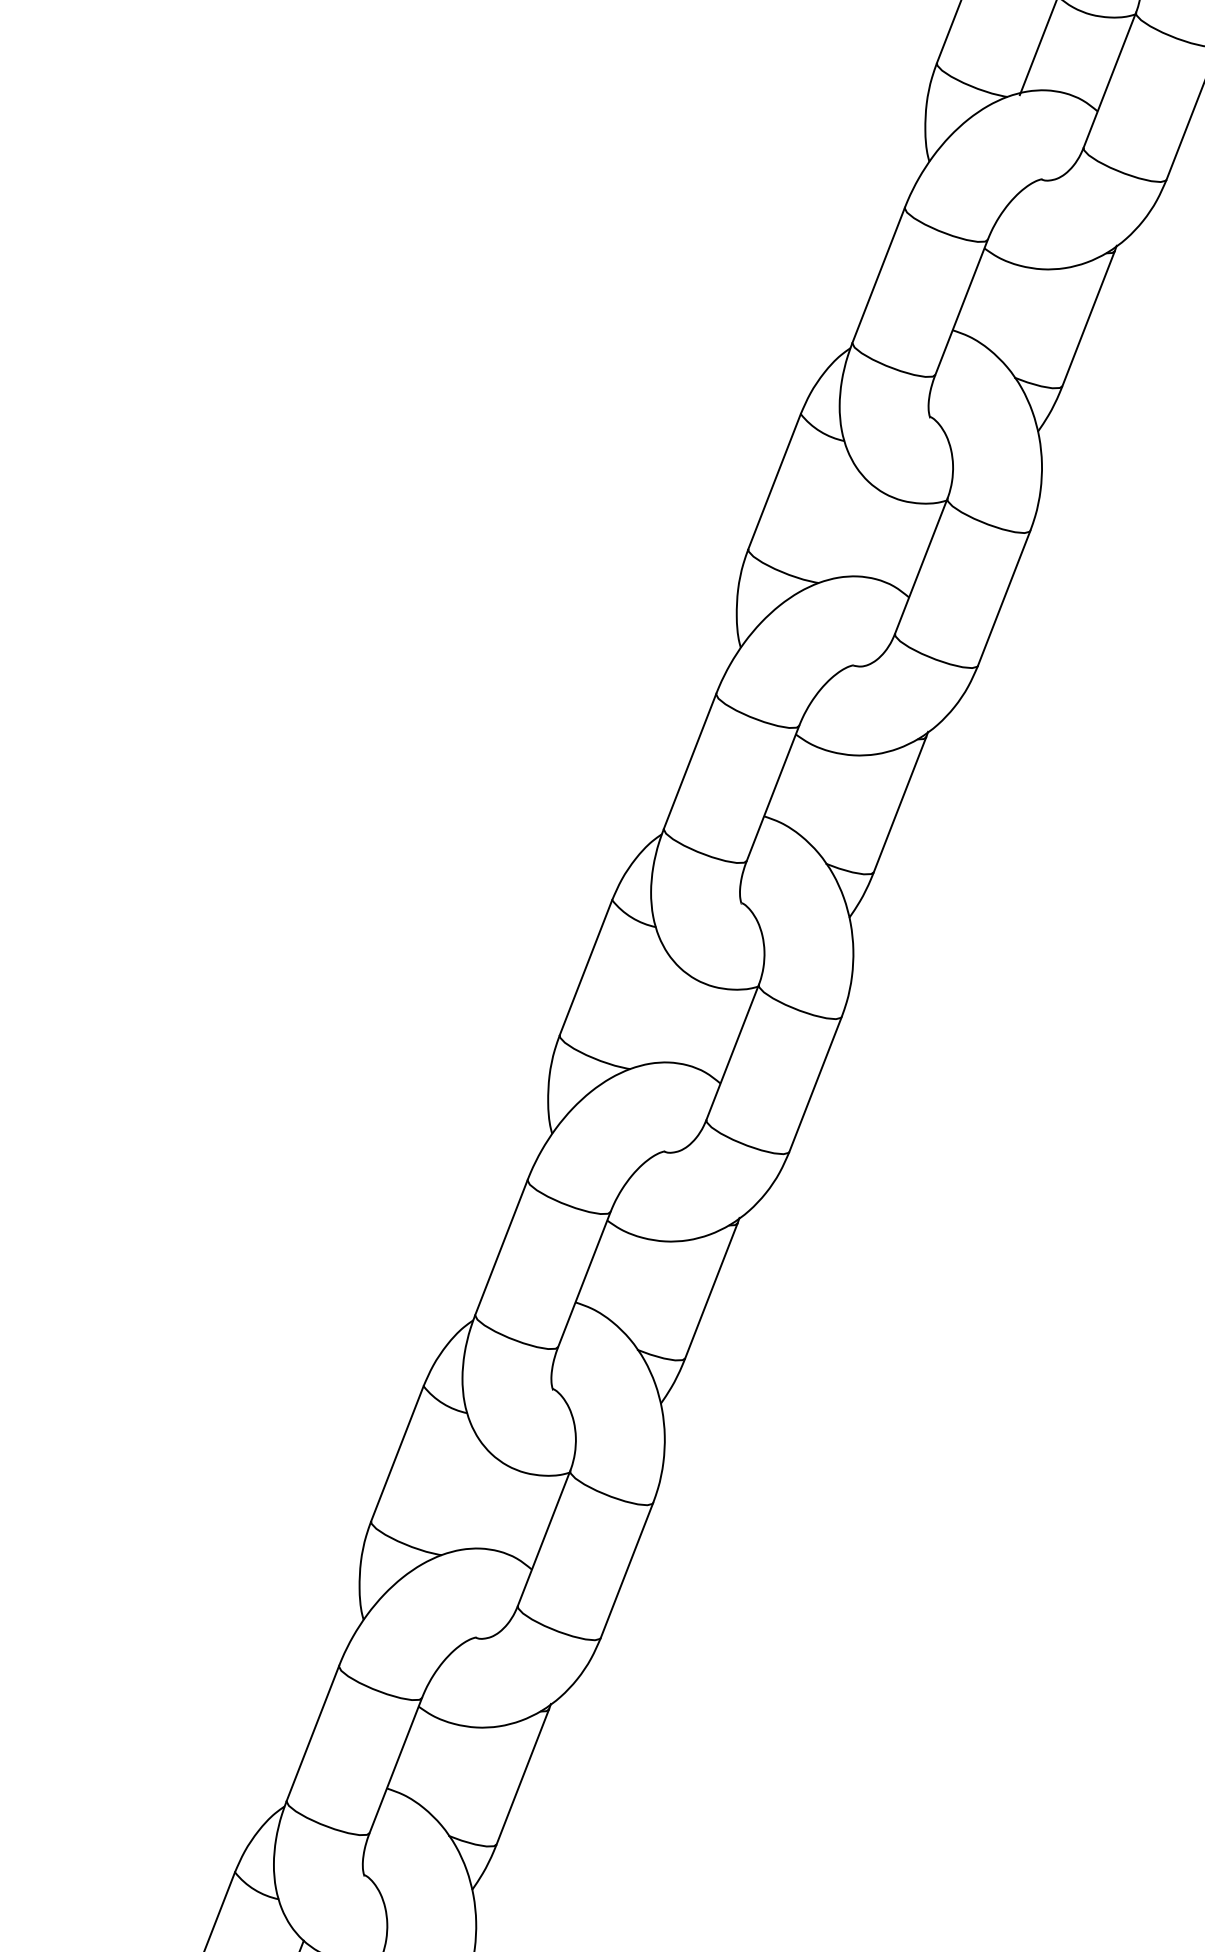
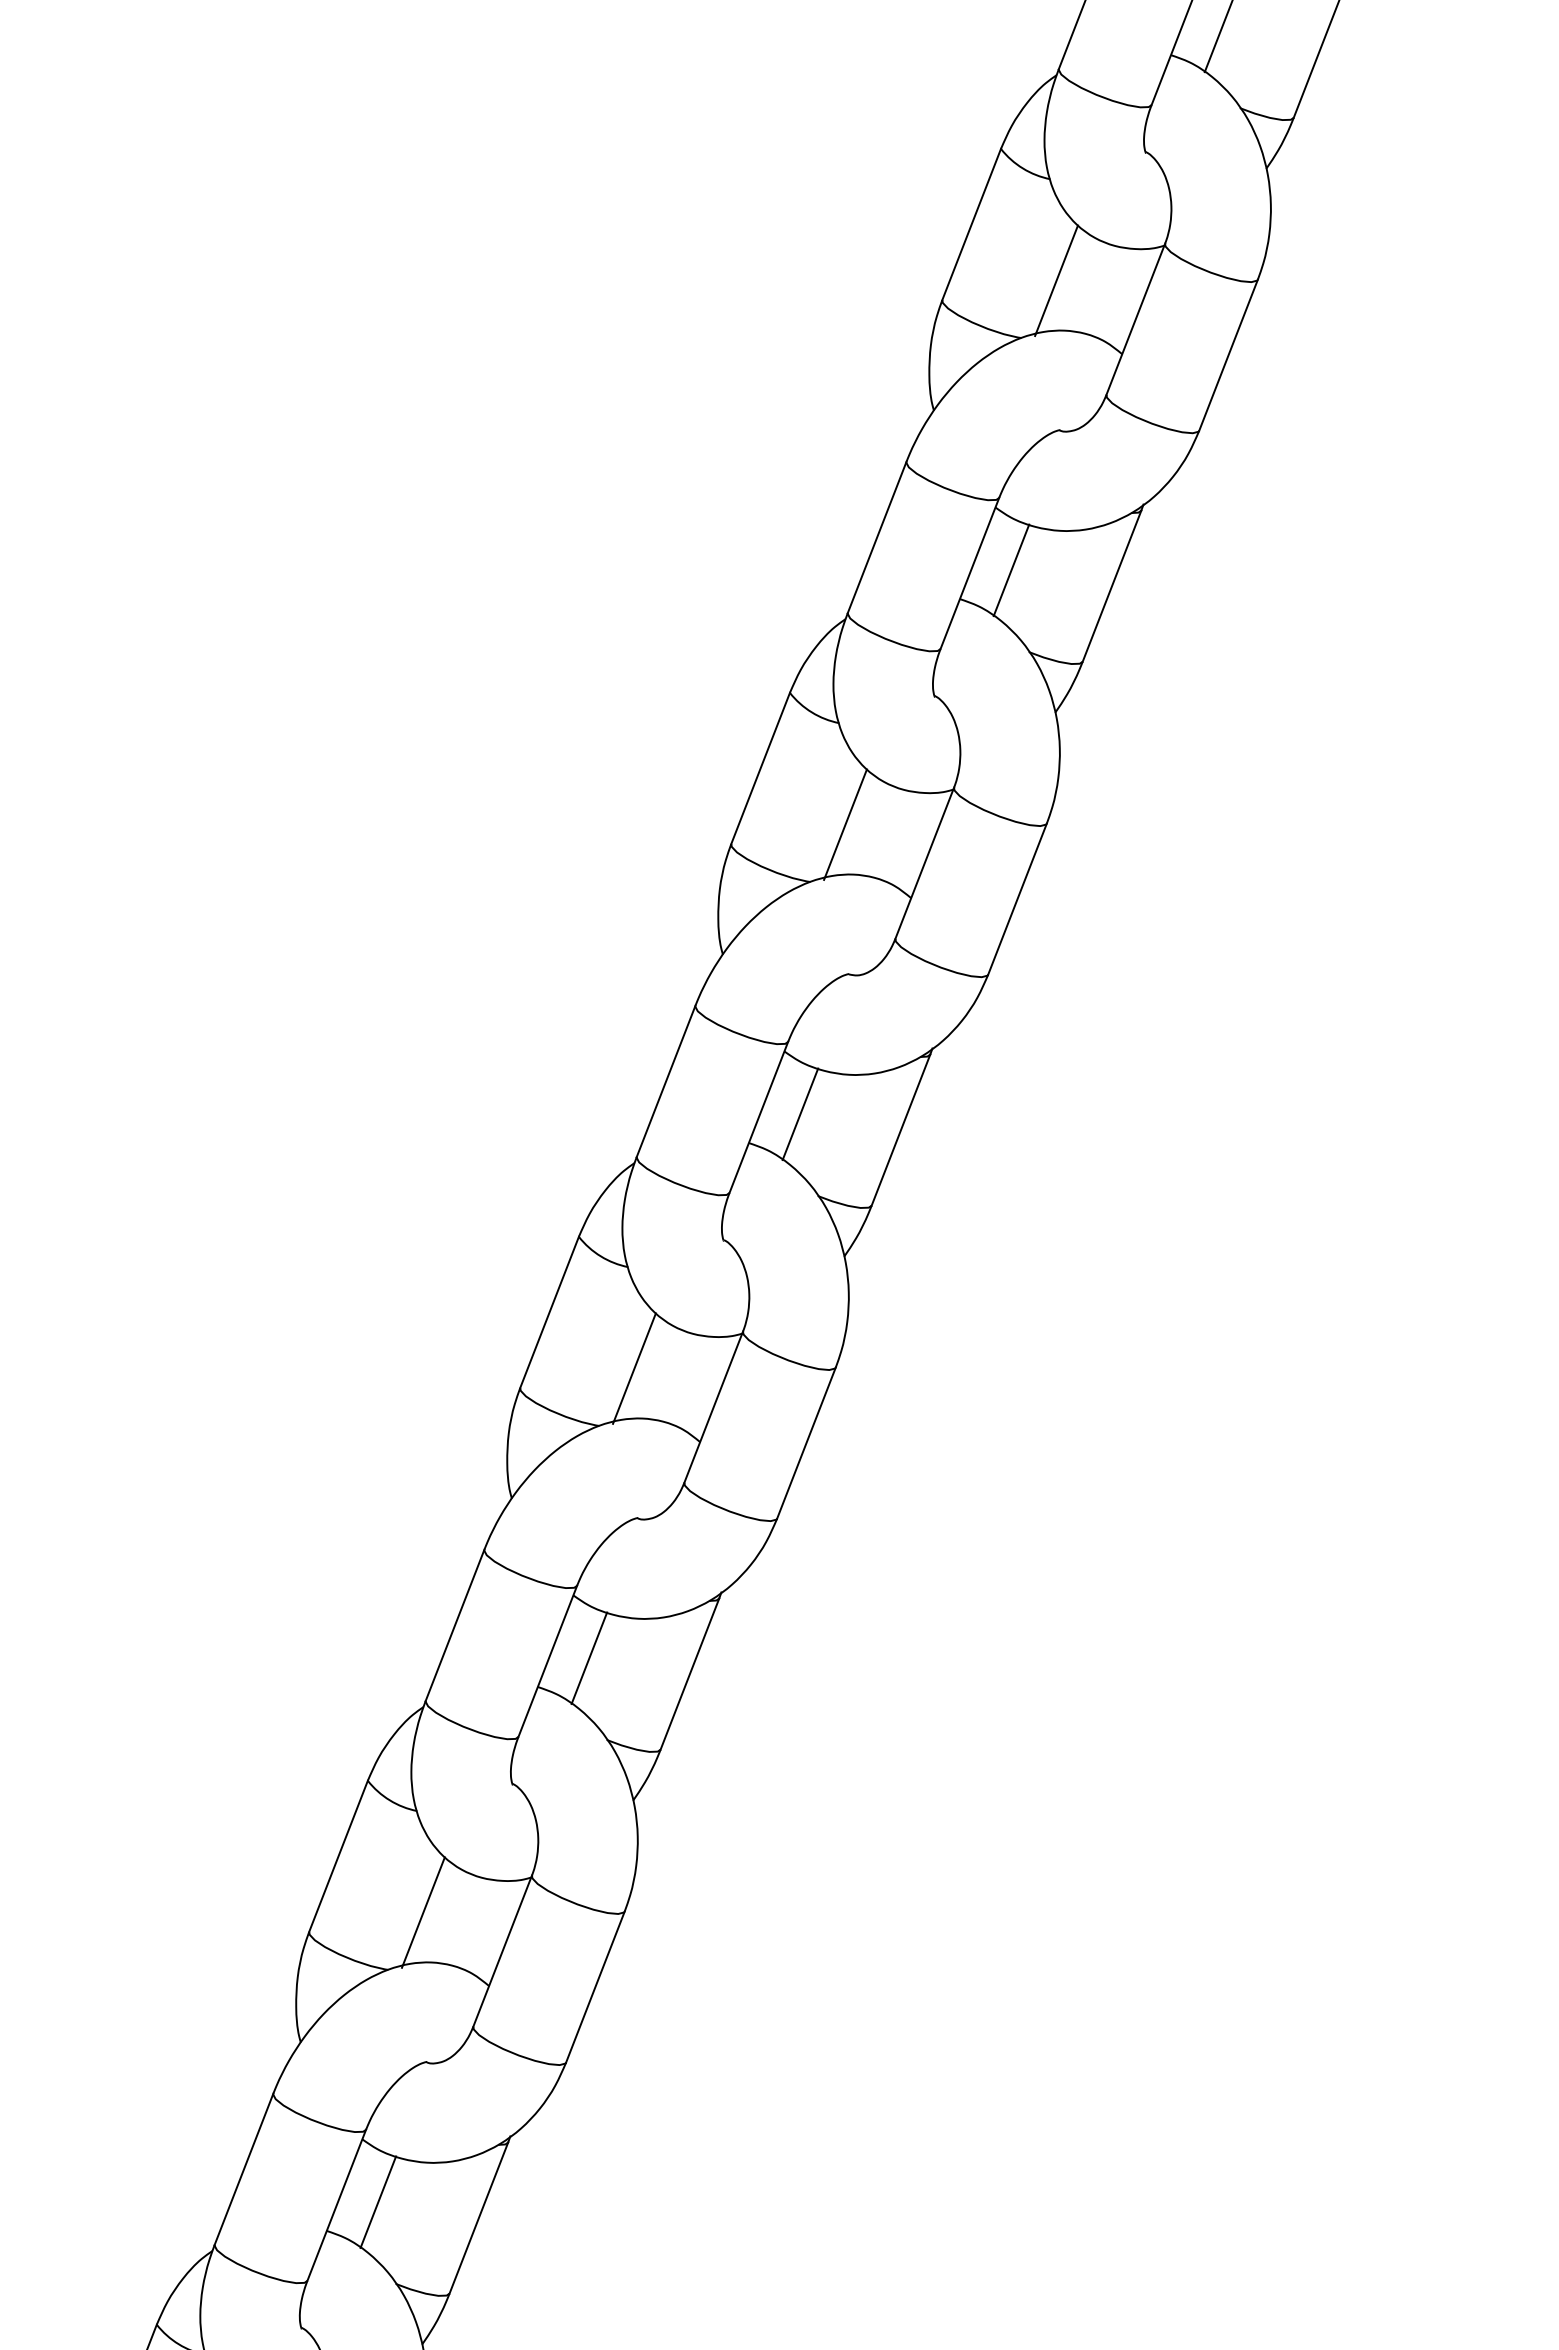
line: (998, 304) -> (1011, 570), added
line: (850, 531) -> (845, 824), added
line: (810, 790) -> (800, 1114), added
line: (661, 1017) -> (634, 1368), added
line: (621, 1276) -> (589, 1658), added
line: (472, 1503) -> (422, 1912), added
line: (433, 1762) -> (378, 2201), added

